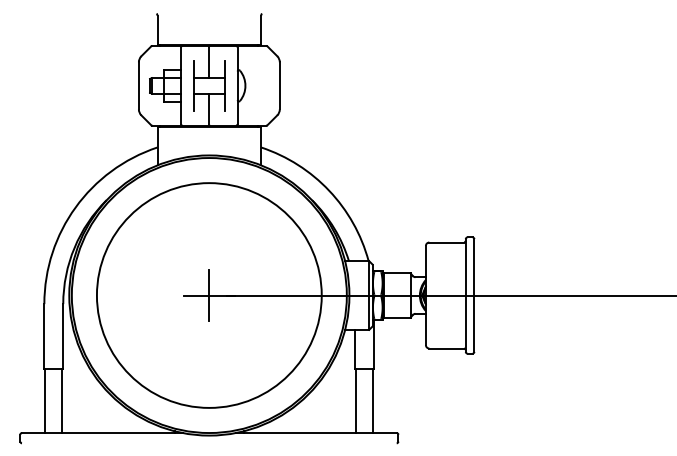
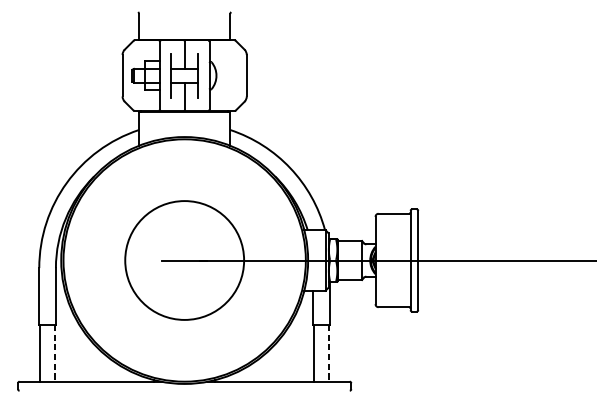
circle: (208, 295) -> (183, 260), size x0.6
line: (209, 295) -> (184, 260), removed
line: (62, 401) -> (55, 353), solid -> dashed
line: (373, 401) -> (329, 353), solid -> dashed

